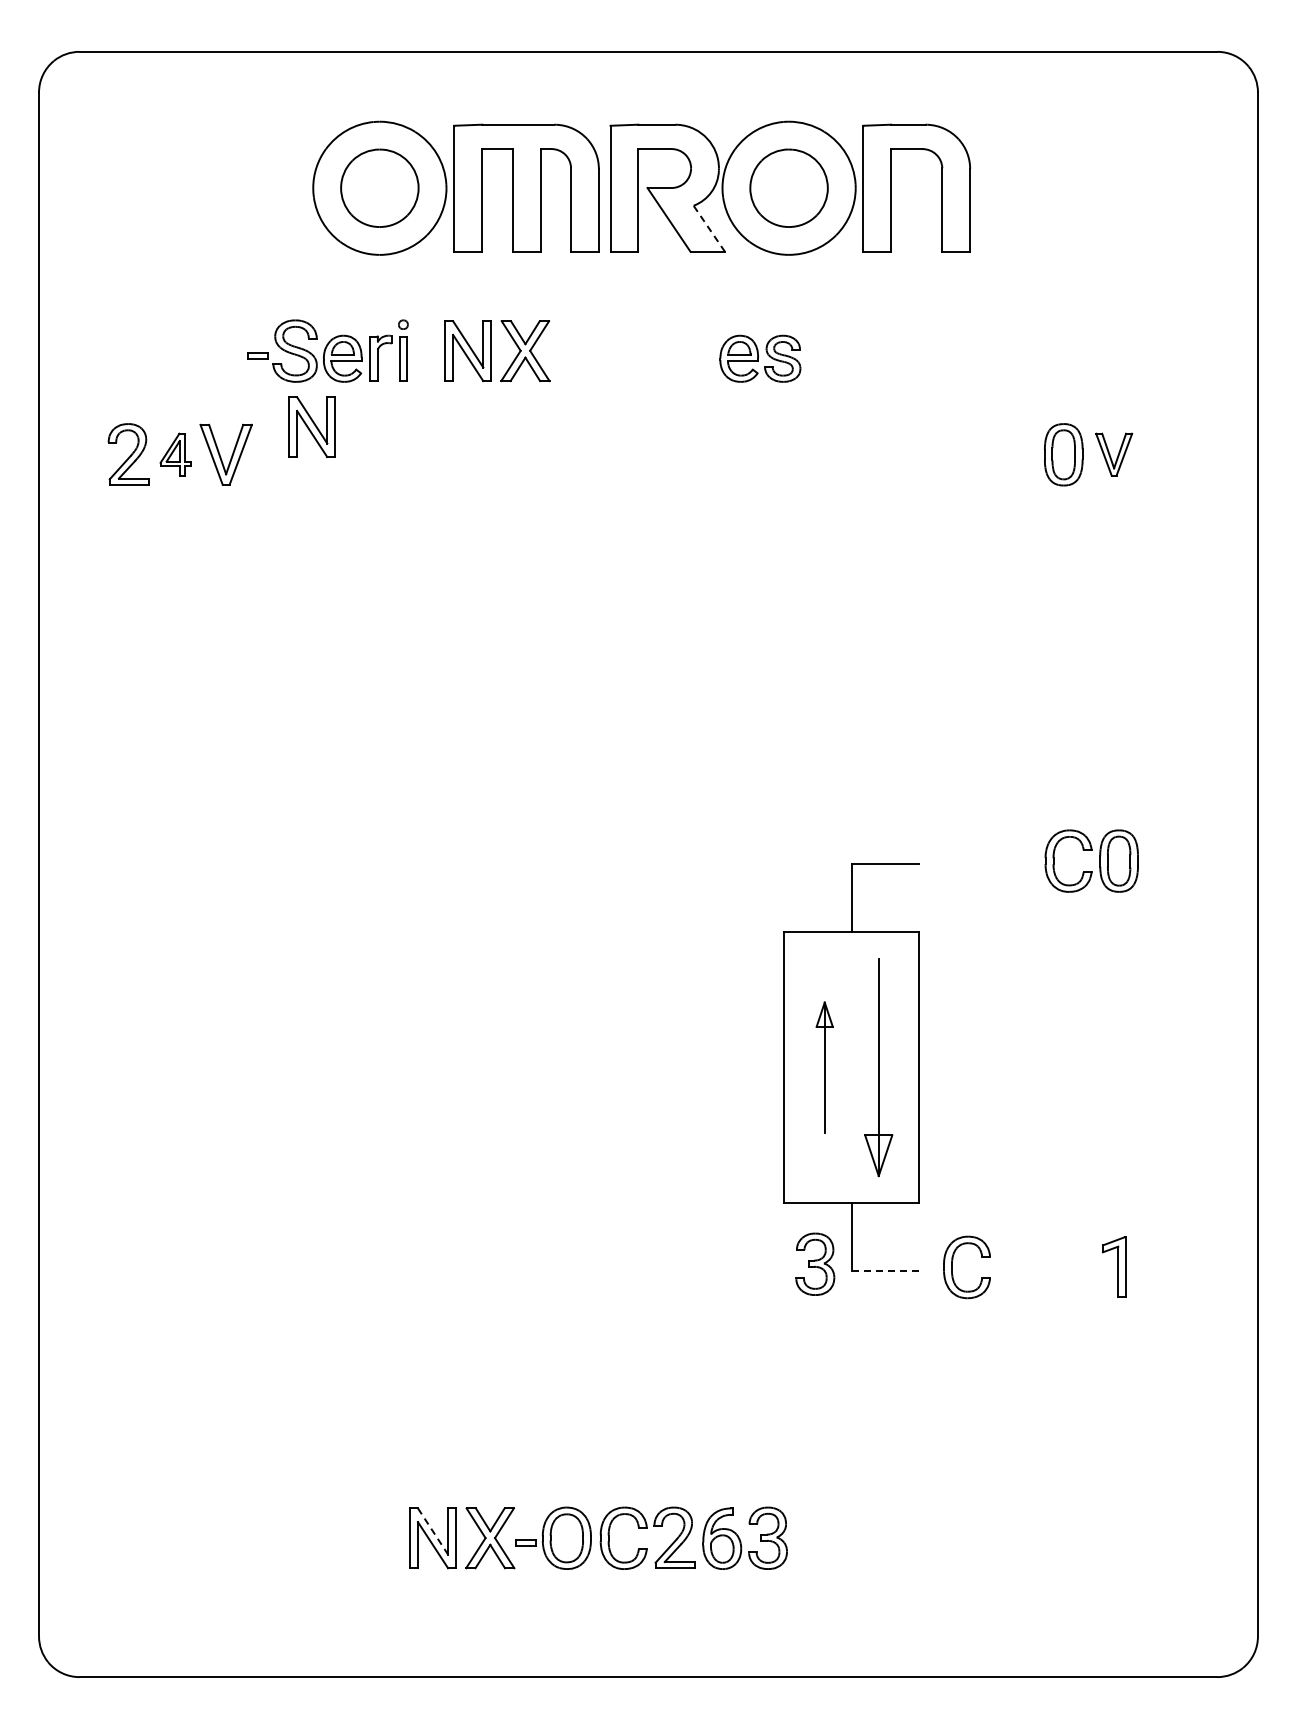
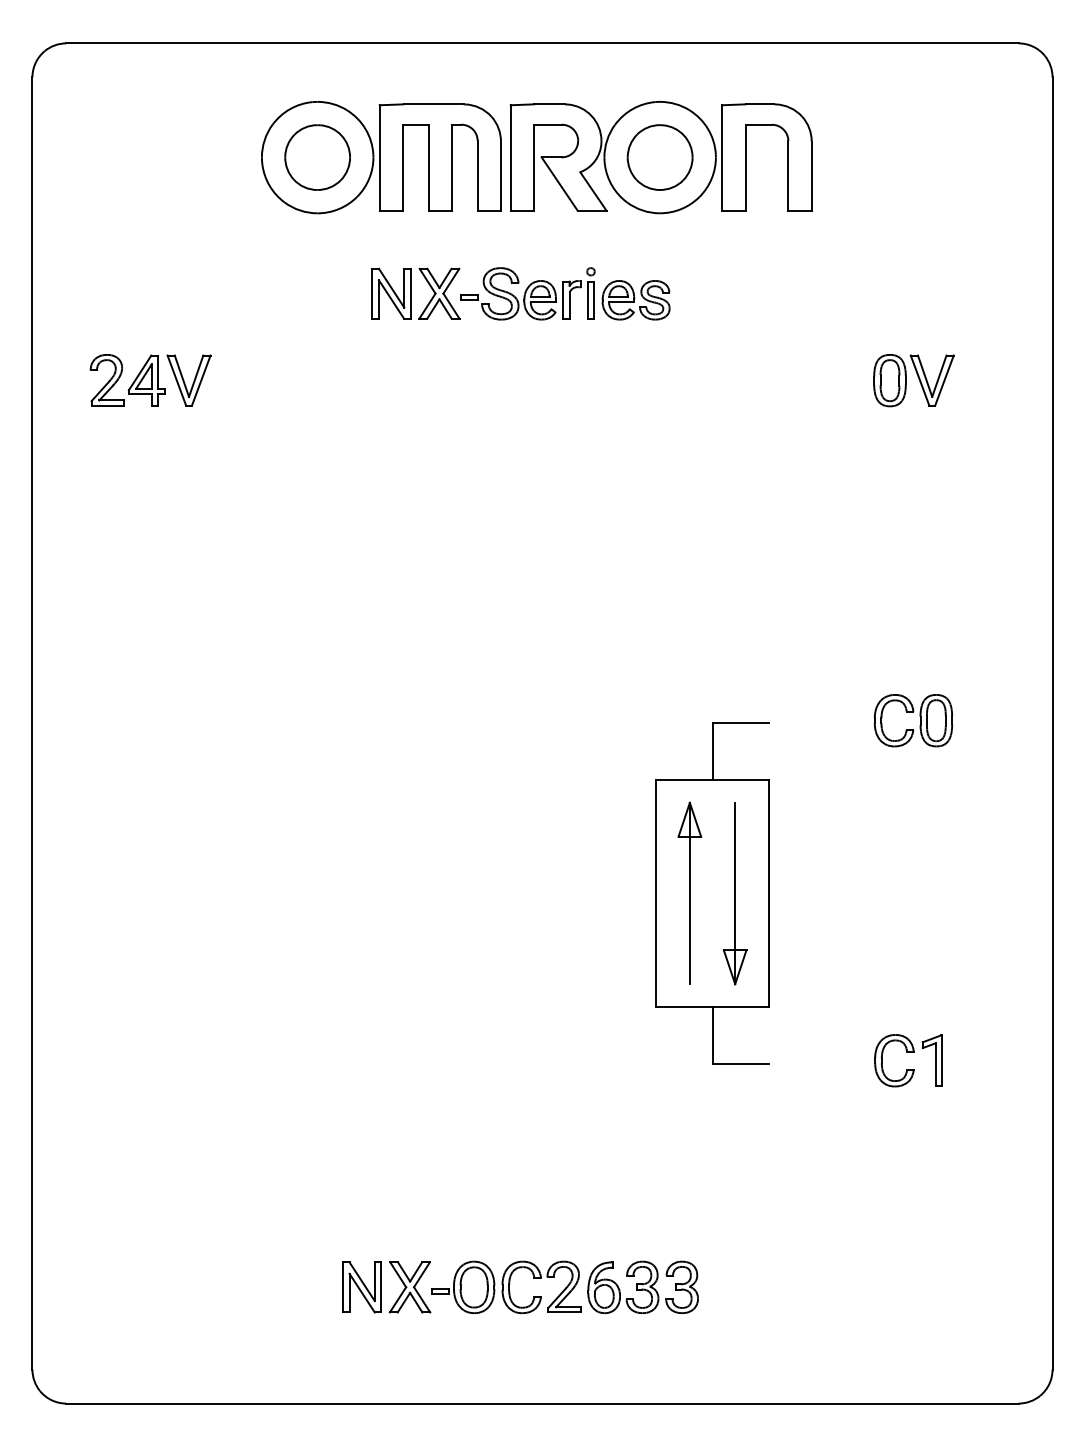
line: (709, 228) -> (593, 191), dashed -> solid
part: (327, 350) -> (527, 293), moved
part: (311, 426) -> (260, 356), removed
part: (175, 454) -> (146, 380), size x1.43
part: (1113, 454) -> (931, 380), size x1.43
part: (824, 1067) -> (689, 893), size x1.67
part: (815, 1263) -> (682, 1286), moved
part: (952, 1267) -> (882, 1060), moved
line: (885, 1270) -> (740, 1063), dashed -> solid
line: (433, 1531) -> (362, 1281), dashed -> solid

